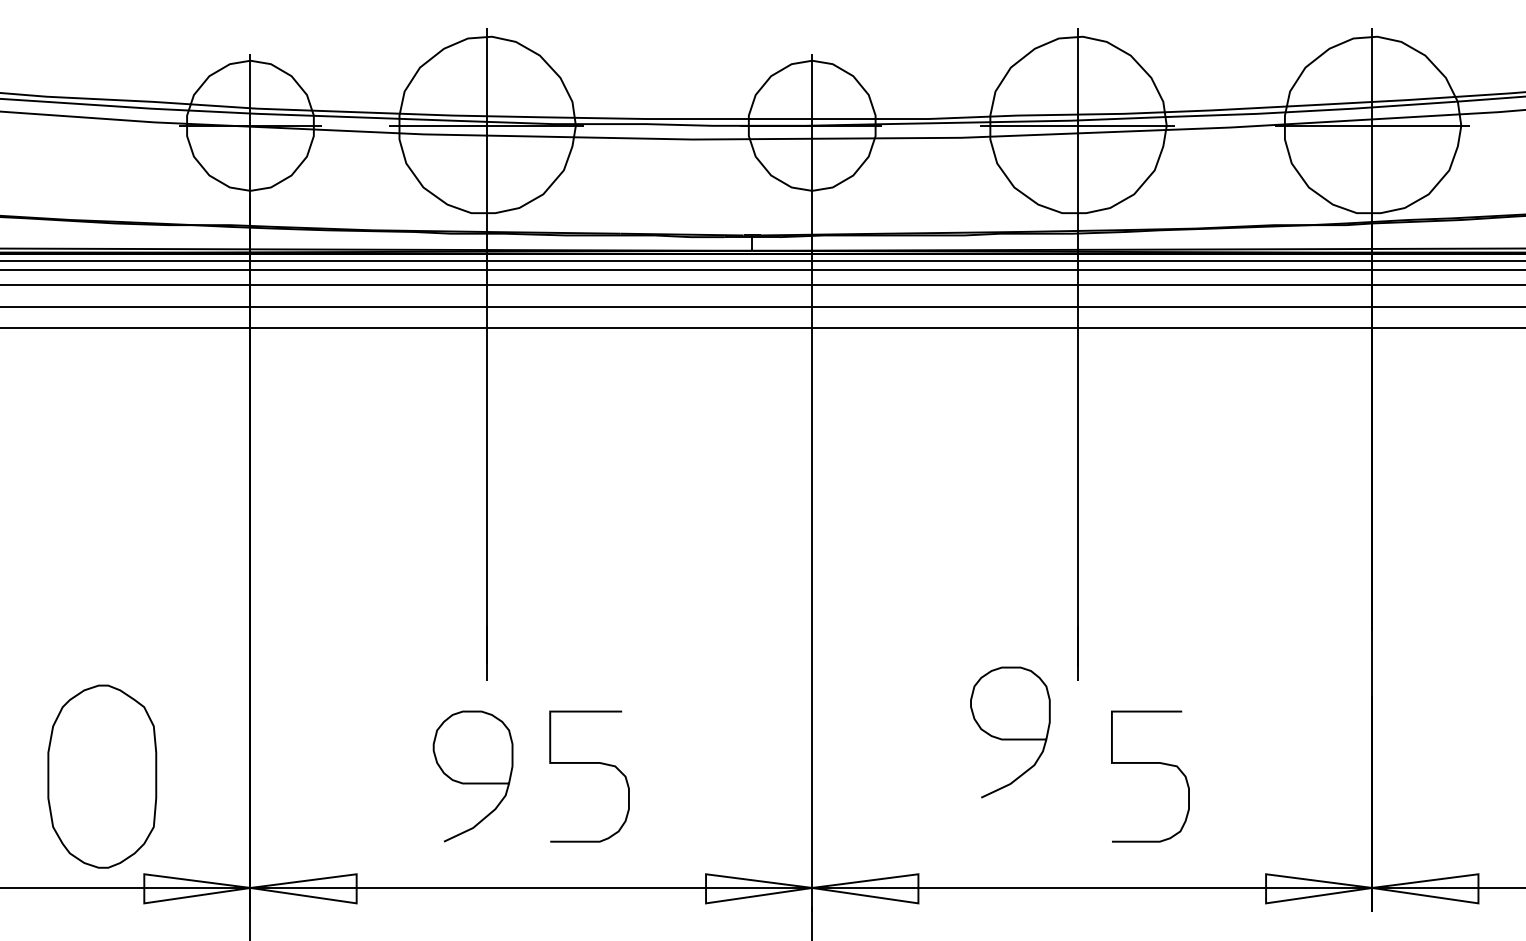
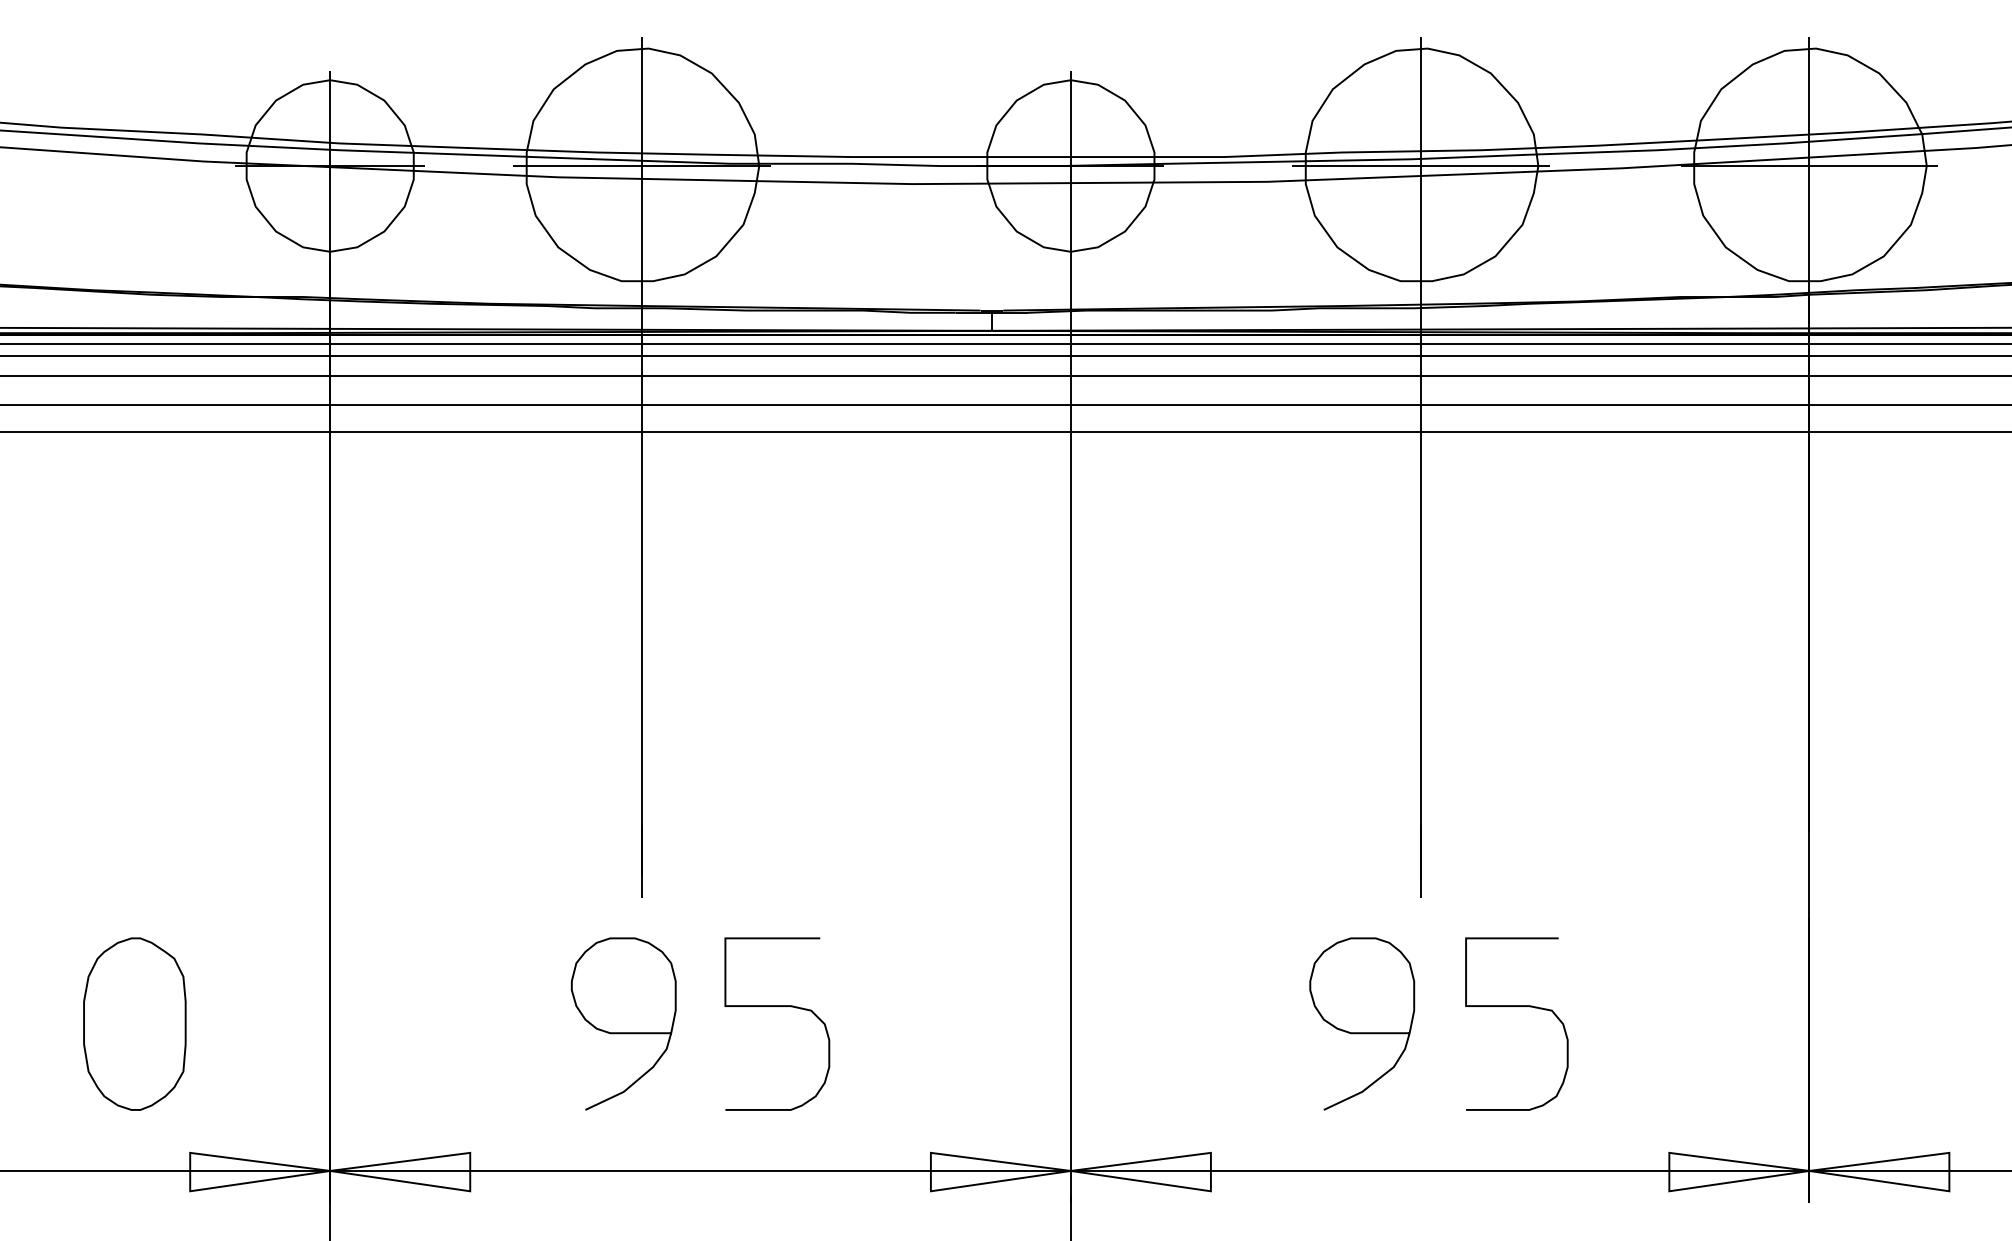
curve: (1010, 738) -> (1362, 1032), moved
part: (102, 776) -> (134, 1023), size x0.71

